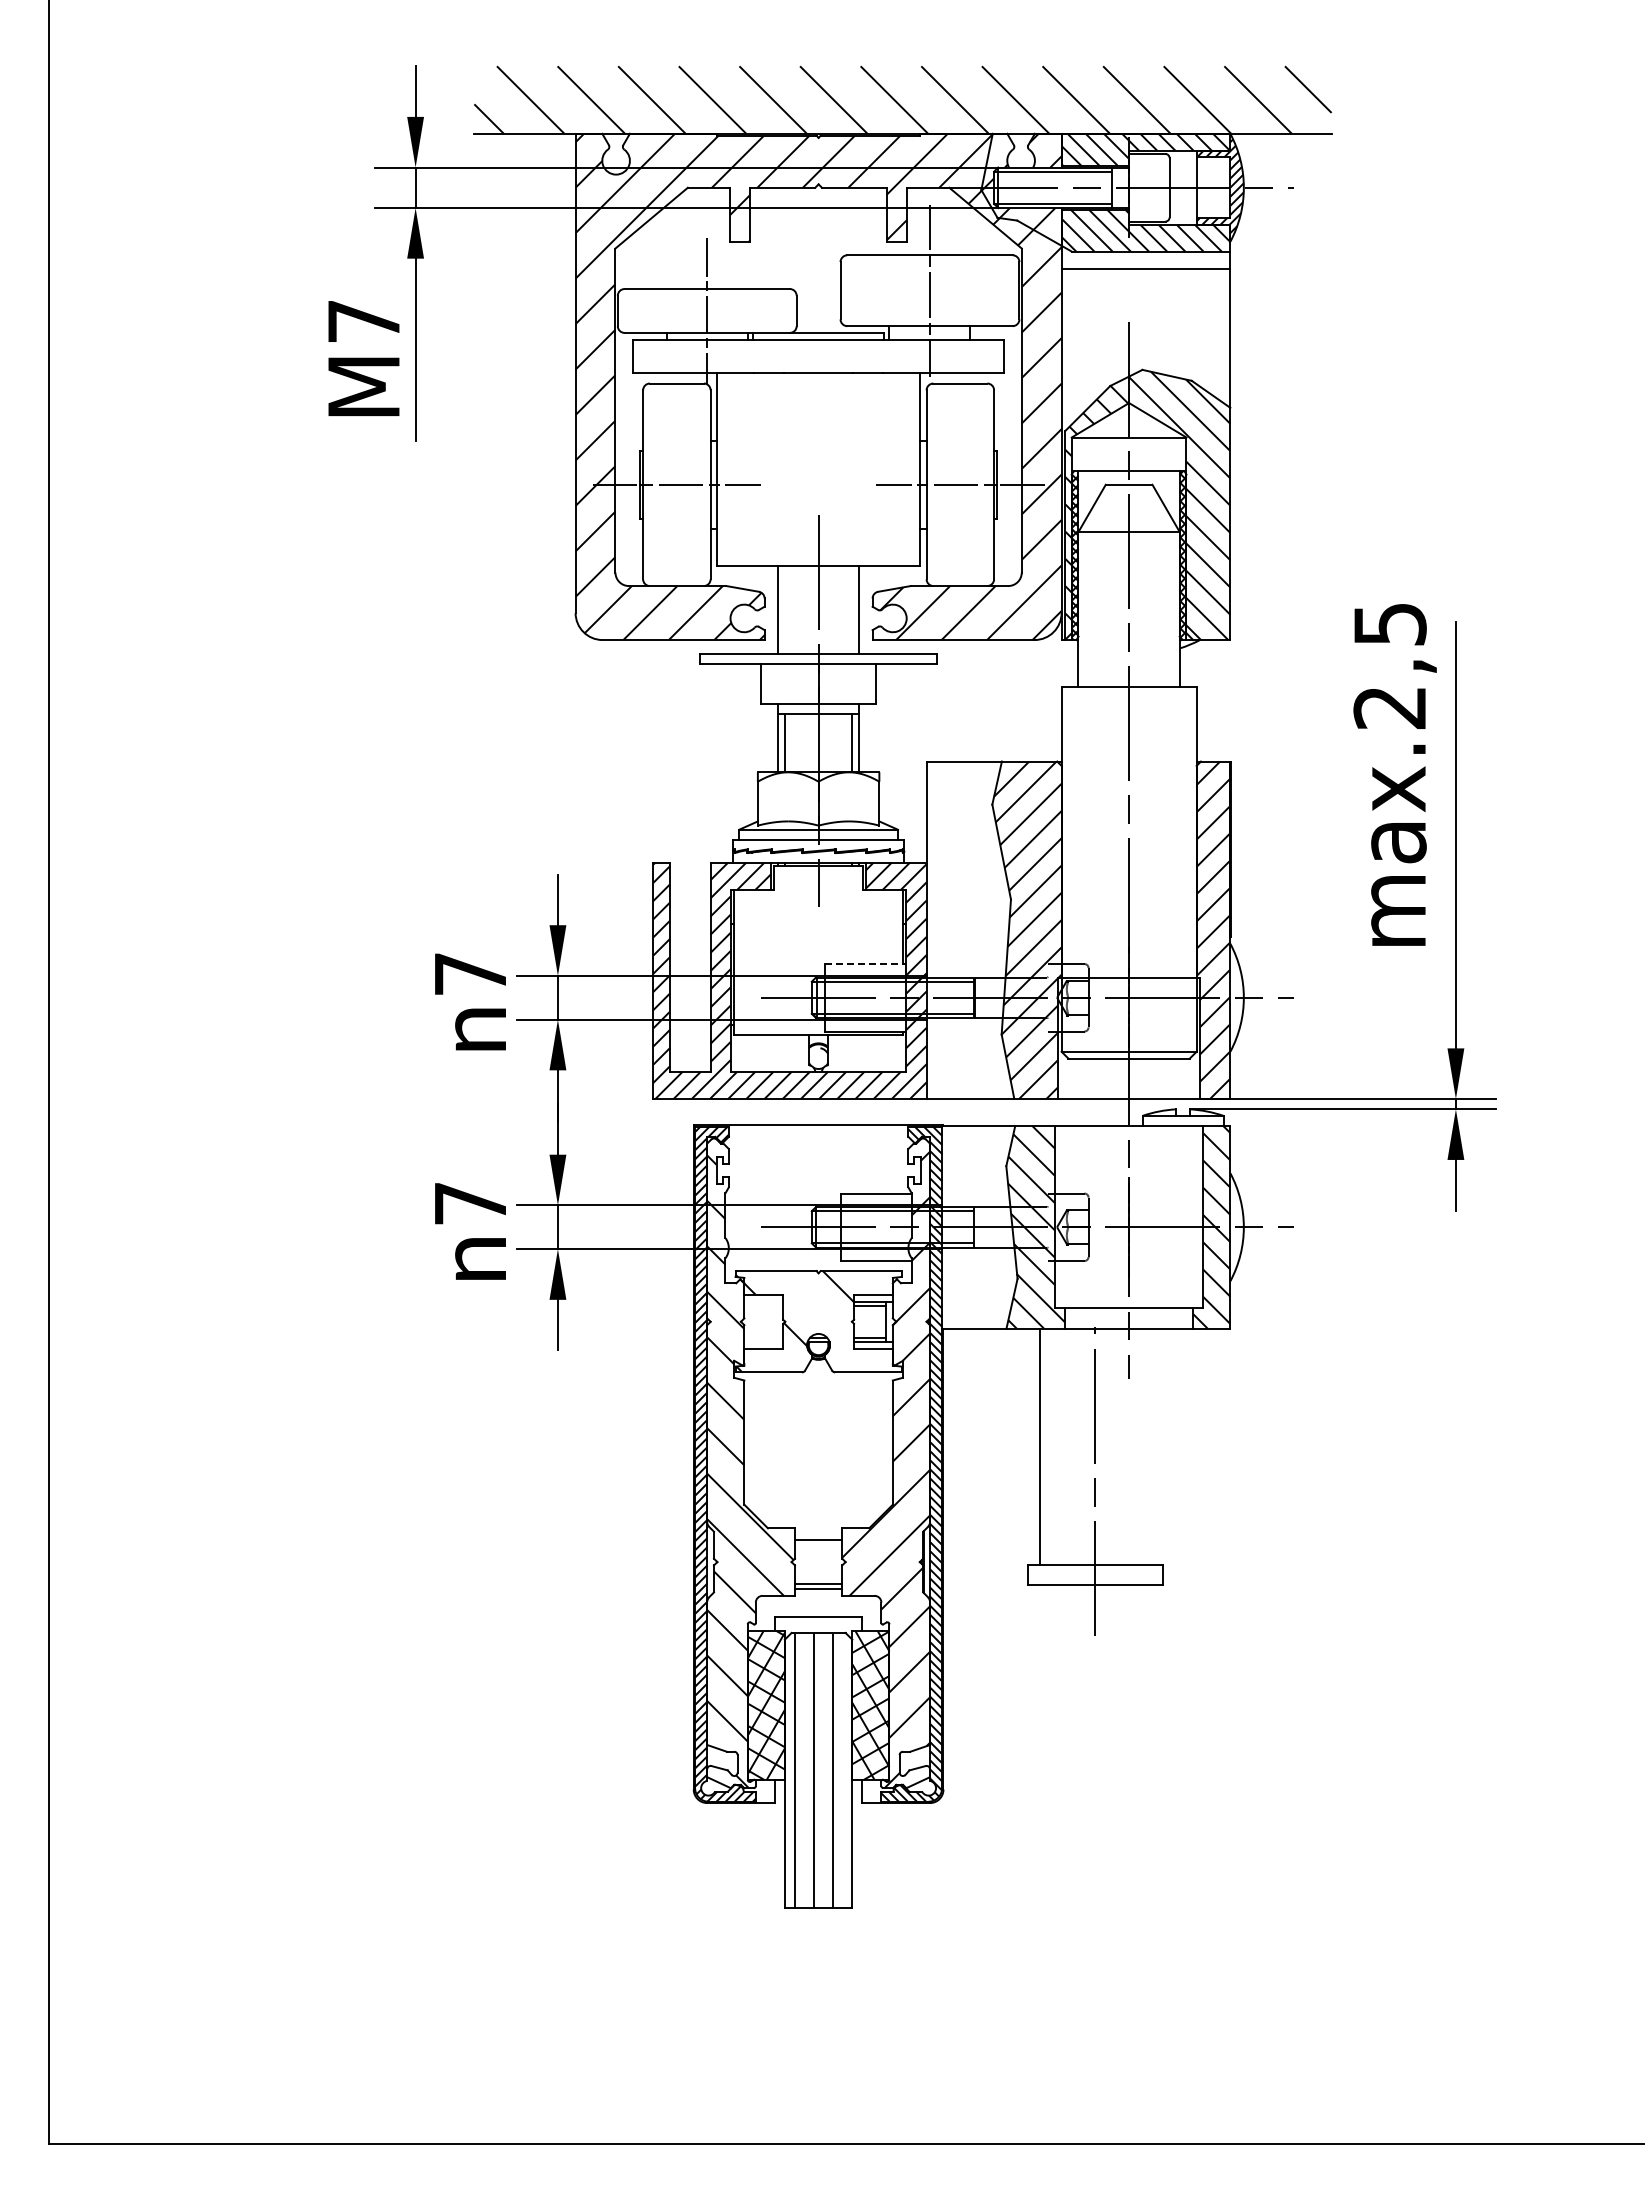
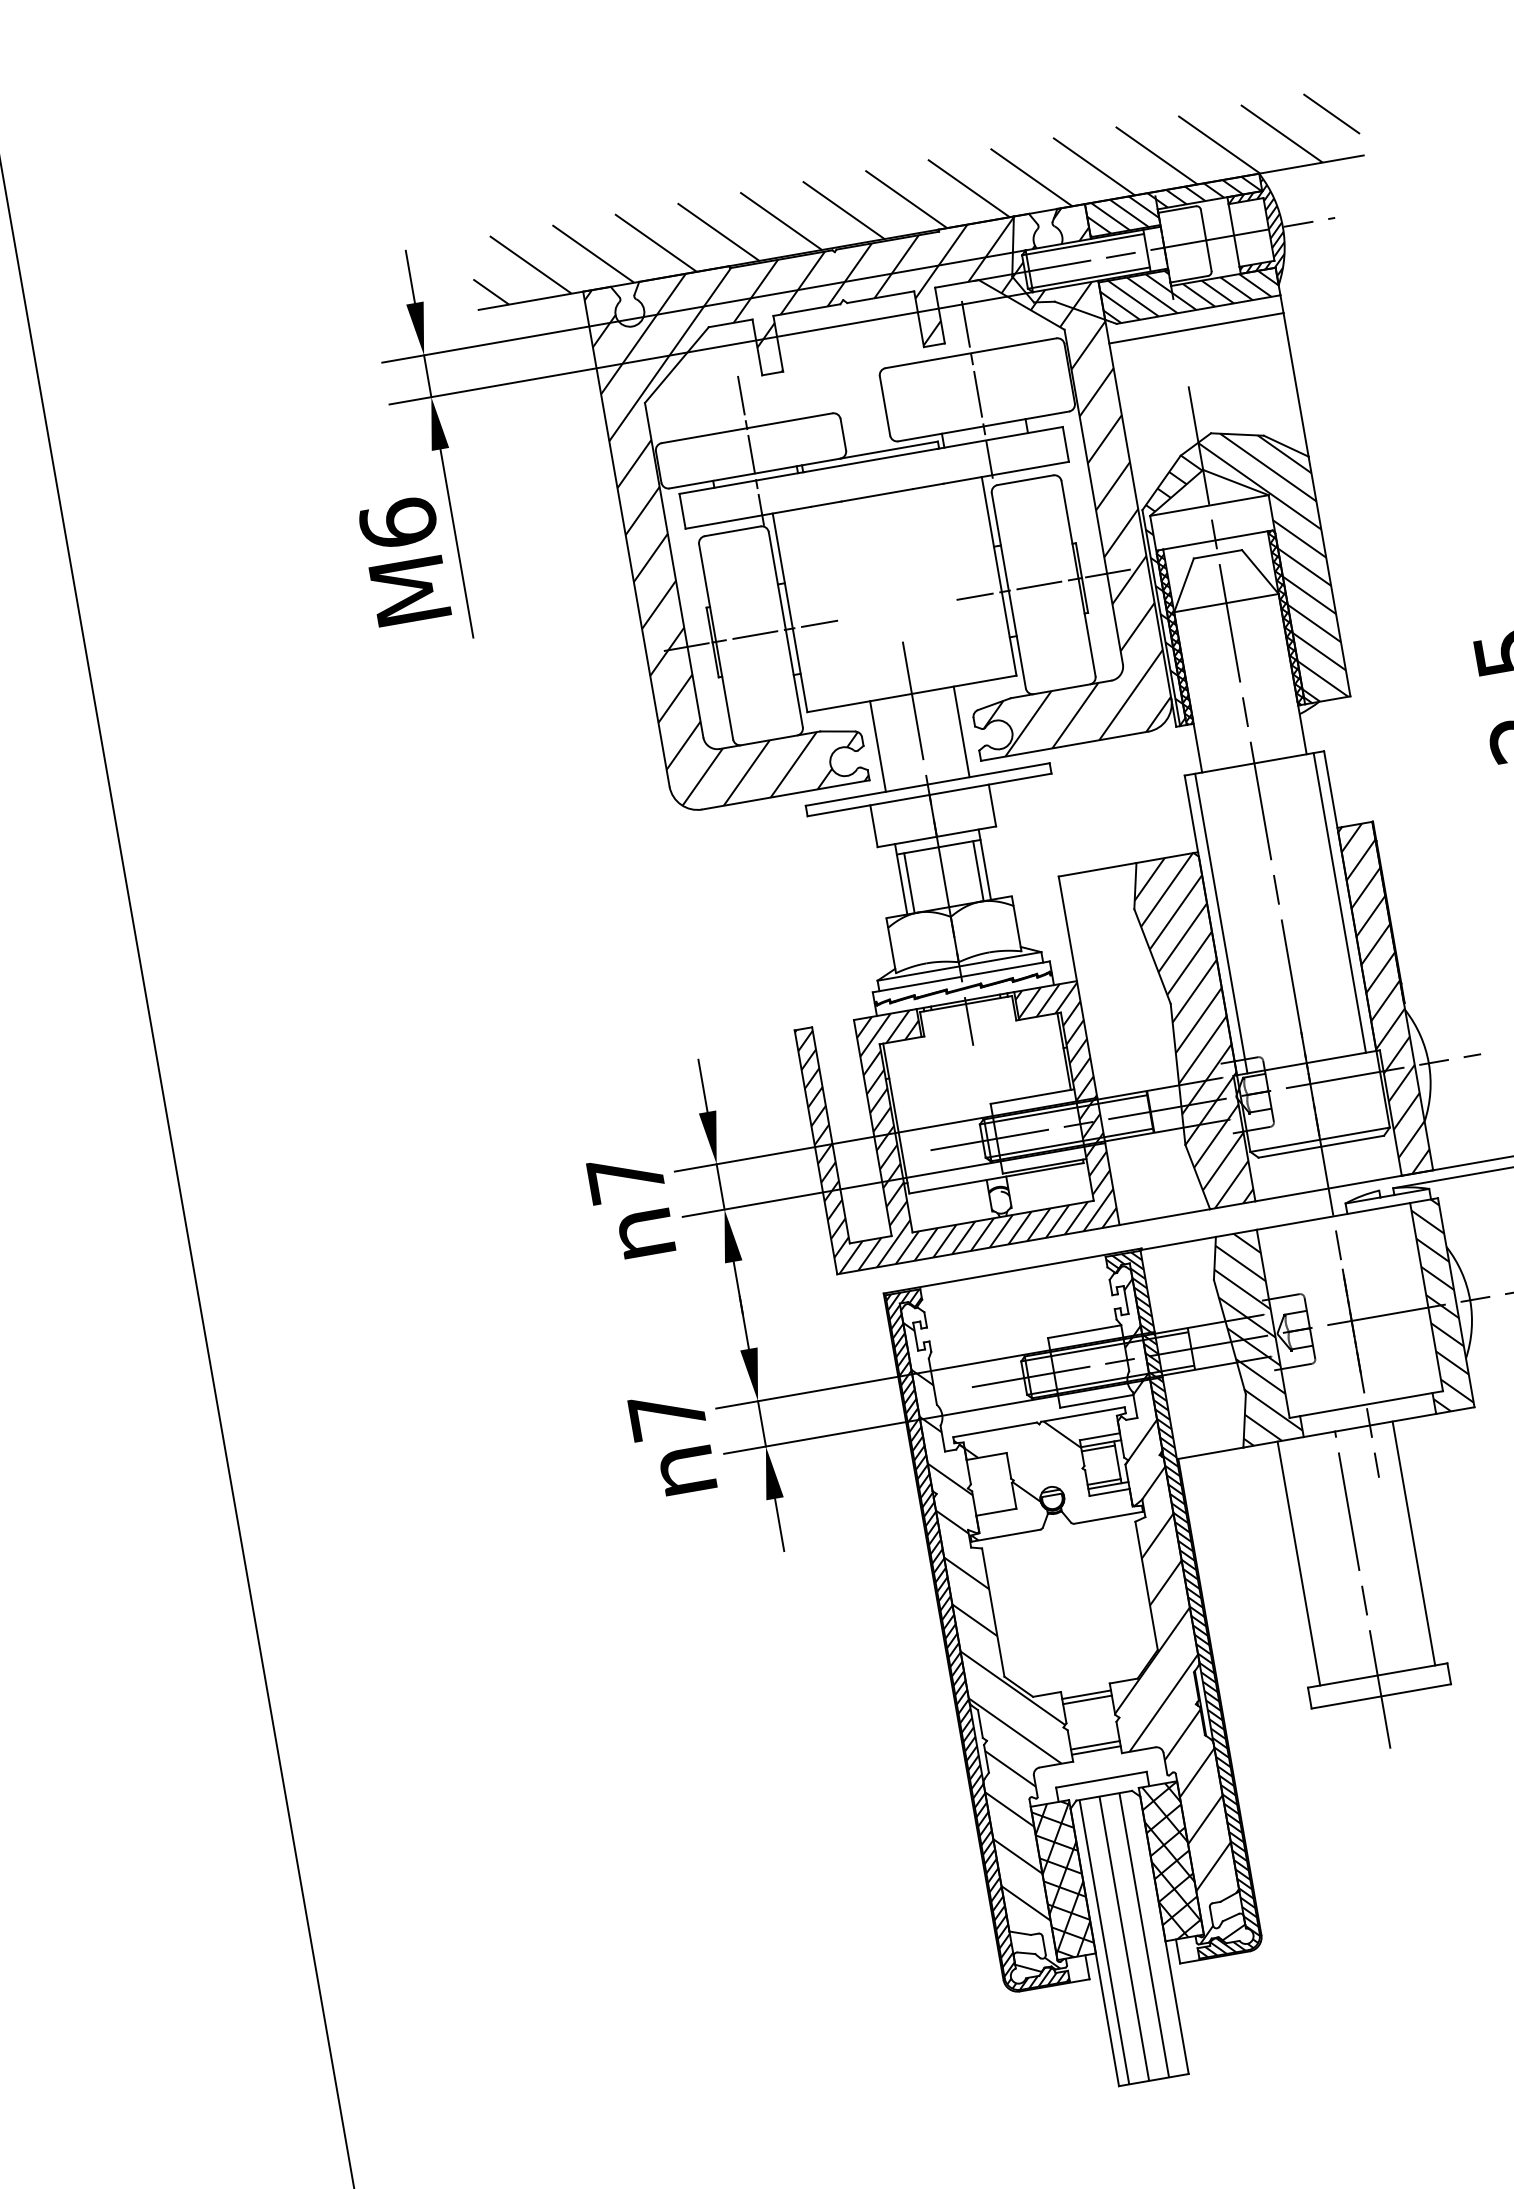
text: (363, 320) -> (397, 522), 7 -> 6
line: (1071, 832) -> (1221, 923), added
line: (1186, 832) -> (1339, 903), added
line: (866, 964) -> (1033, 1096), dashed -> solid
line: (1151, 1446) -> (1414, 1543), added
line: (818, 1535) -> (1086, 1695), added

